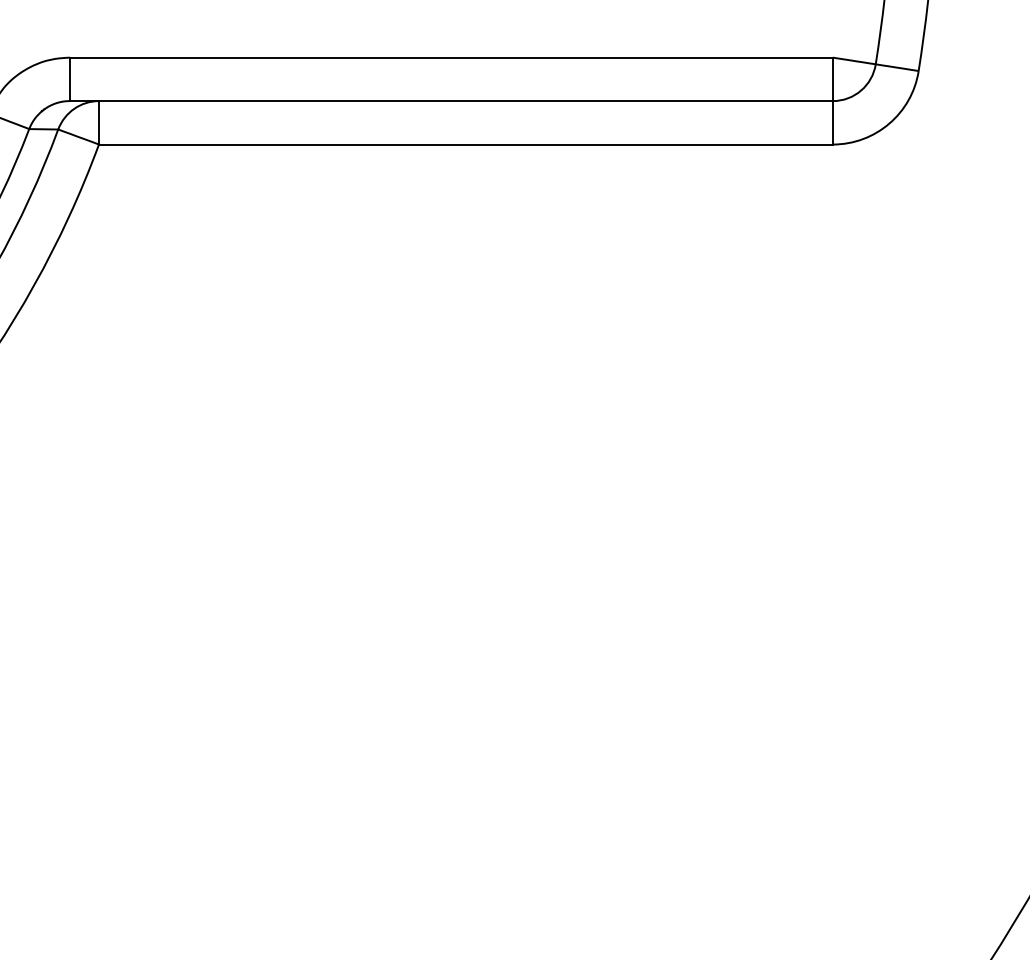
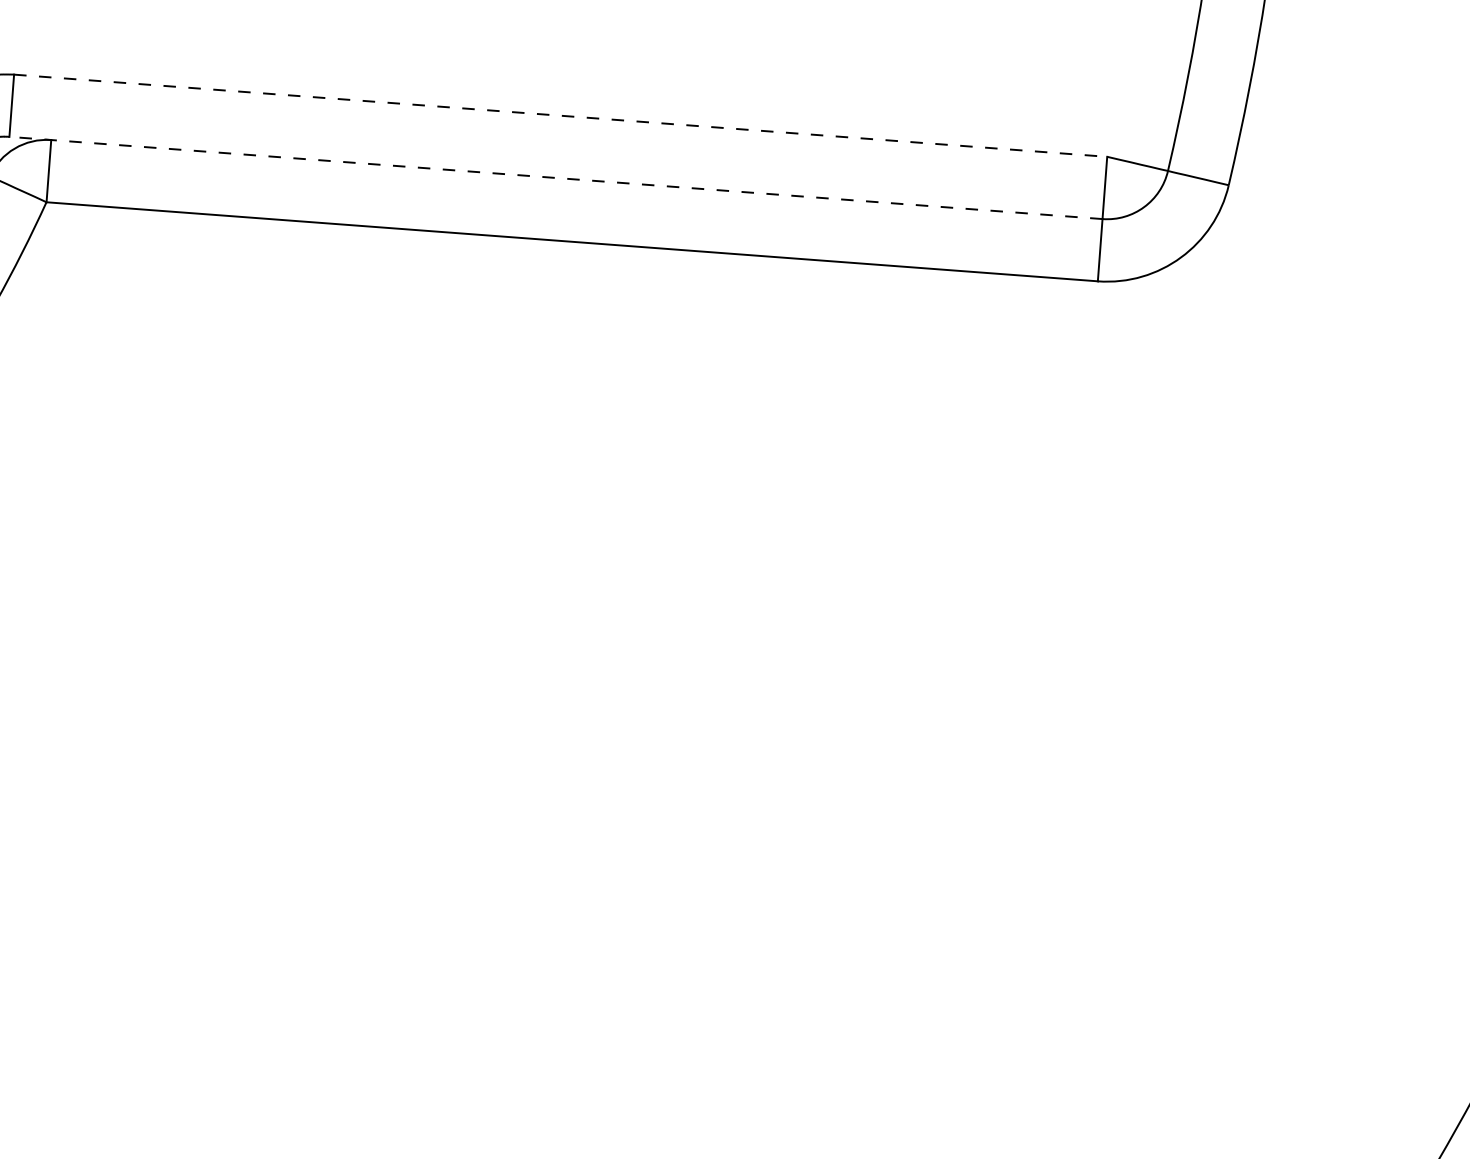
line: (451, 57) -> (560, 115), solid -> dashed
line: (451, 101) -> (556, 178), solid -> dashed

